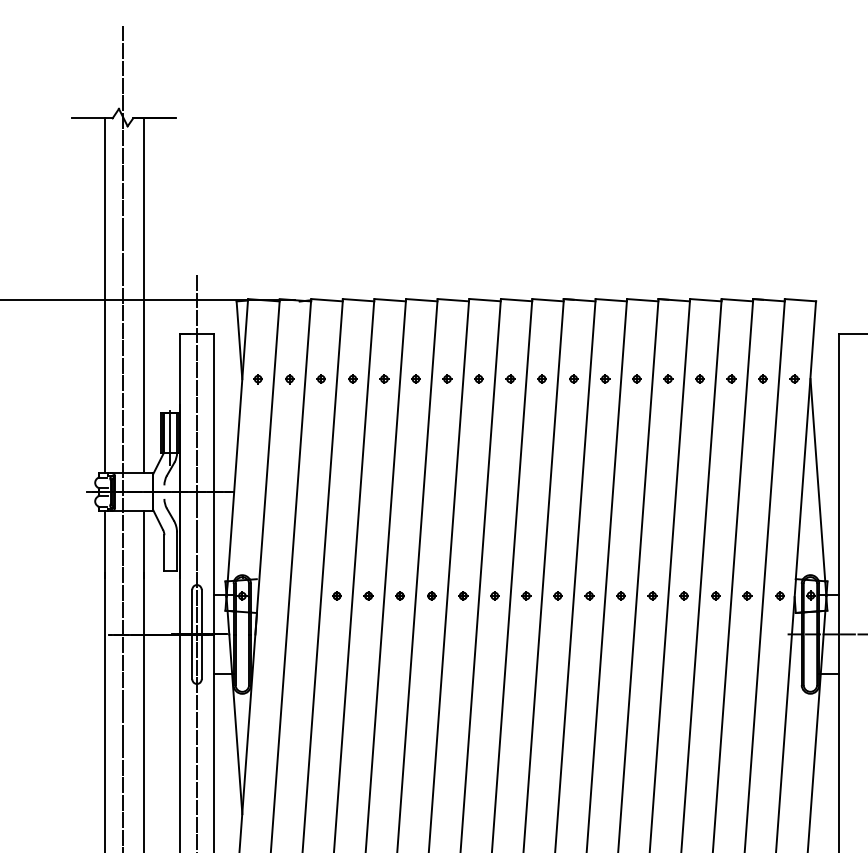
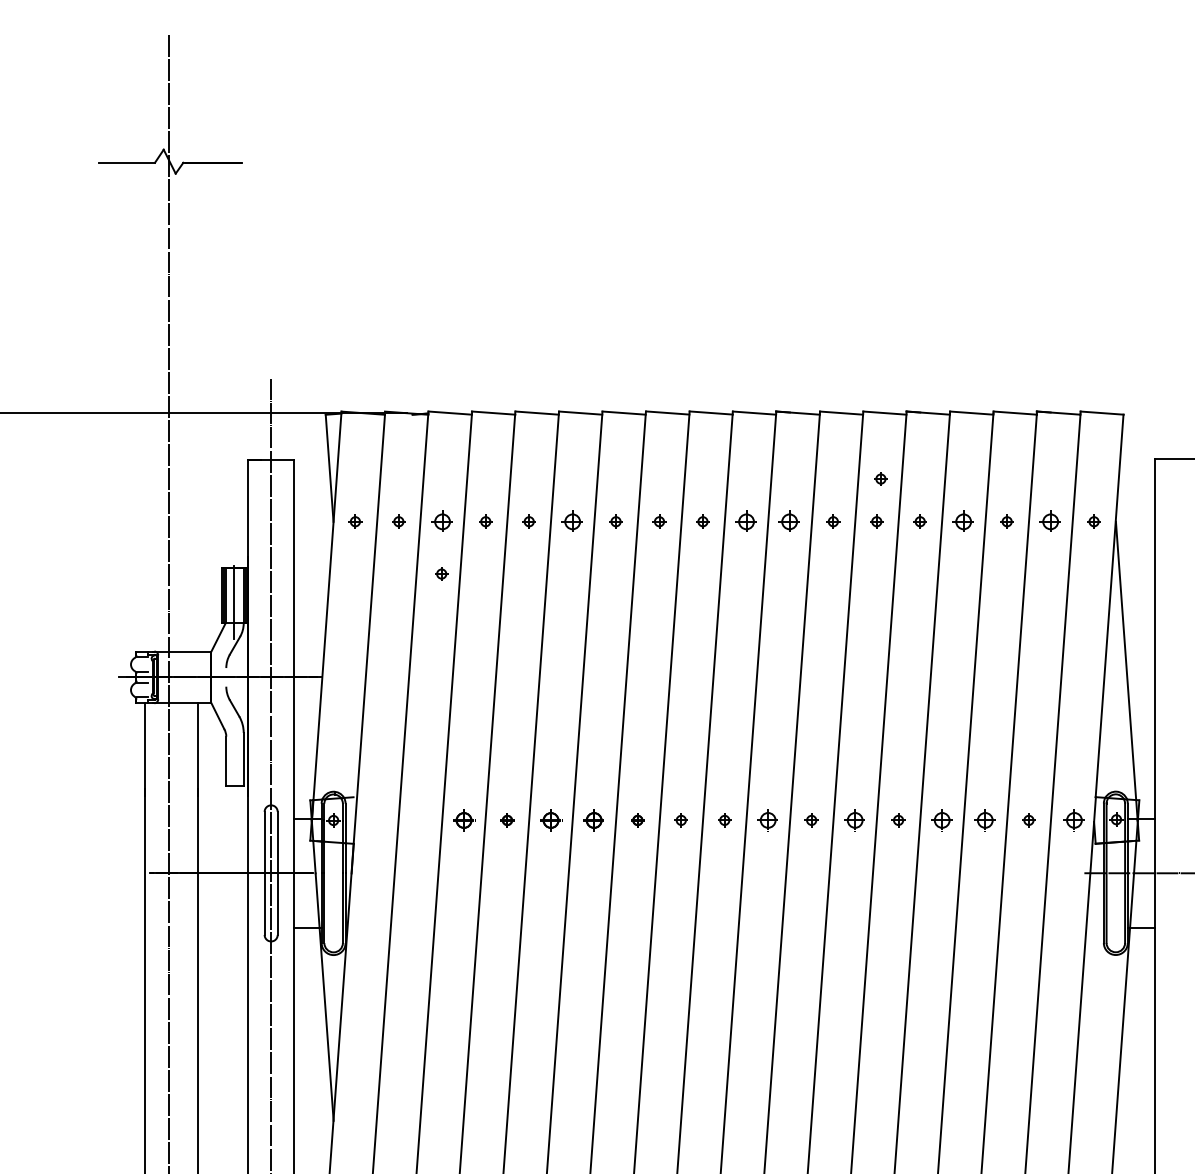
line: (105, 295) -> (145, 406), removed
line: (143, 295) -> (197, 406), removed
part: (639, 347) -> (880, 478), added
part: (320, 378) -> (441, 520), size x1.6
part: (415, 378) -> (572, 520), size x1.6
part: (541, 378) -> (745, 520), size x1.6
part: (573, 378) -> (789, 520), size x1.6
part: (699, 378) -> (963, 520), size x1.6
part: (762, 378) -> (1049, 520), size x1.6
part: (320, 416) -> (441, 573), added
part: (336, 595) -> (463, 819), size x1.6
part: (399, 595) -> (549, 819), size x1.6
part: (431, 595) -> (594, 819), size x1.6
part: (557, 595) -> (767, 819), size x1.6
part: (620, 595) -> (854, 819), size x1.6
part: (683, 595) -> (941, 819), size x1.6
part: (715, 595) -> (985, 819), size x1.6
part: (779, 595) -> (1073, 819), size x1.6

